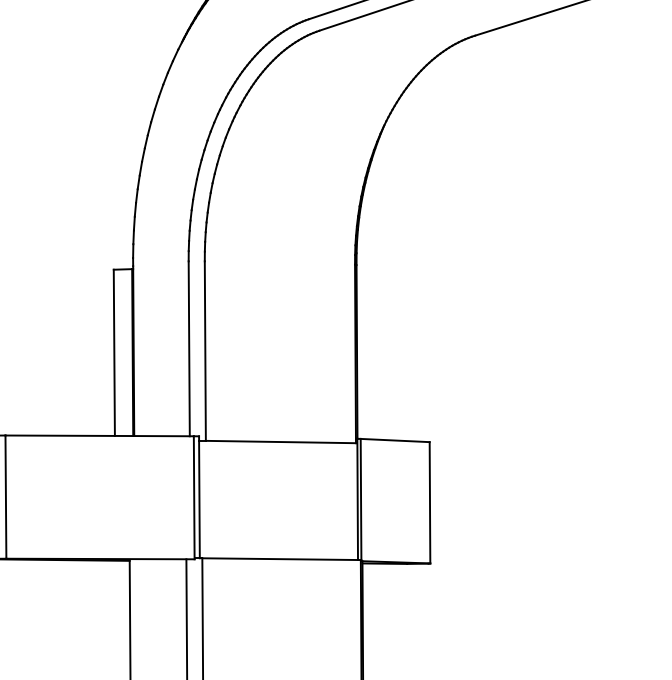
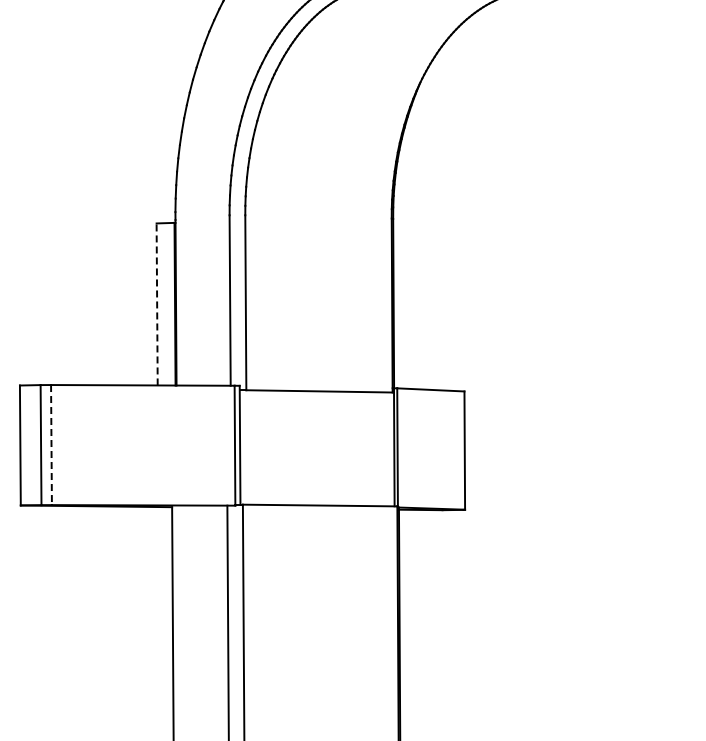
line: (114, 351) -> (157, 303), solid -> dashed
line: (5, 497) -> (51, 445), solid -> dashed

